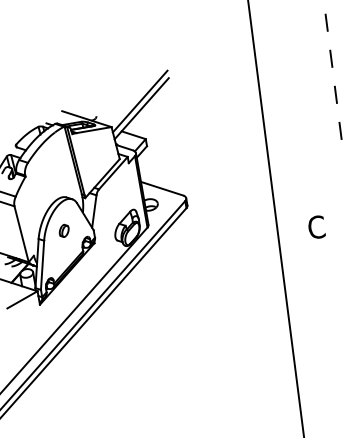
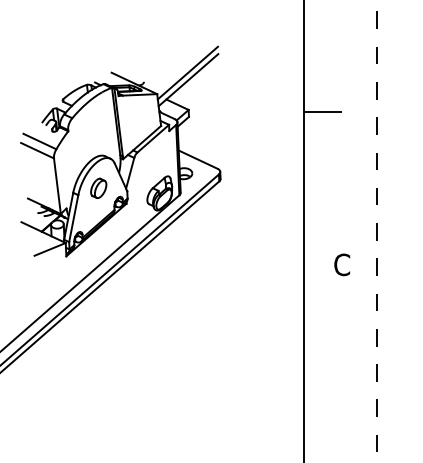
line: (282, 123) -> (322, 111), added
text: (316, 226) -> (342, 264), moved
part: (63, 230) -> (98, 187), size x1.67

